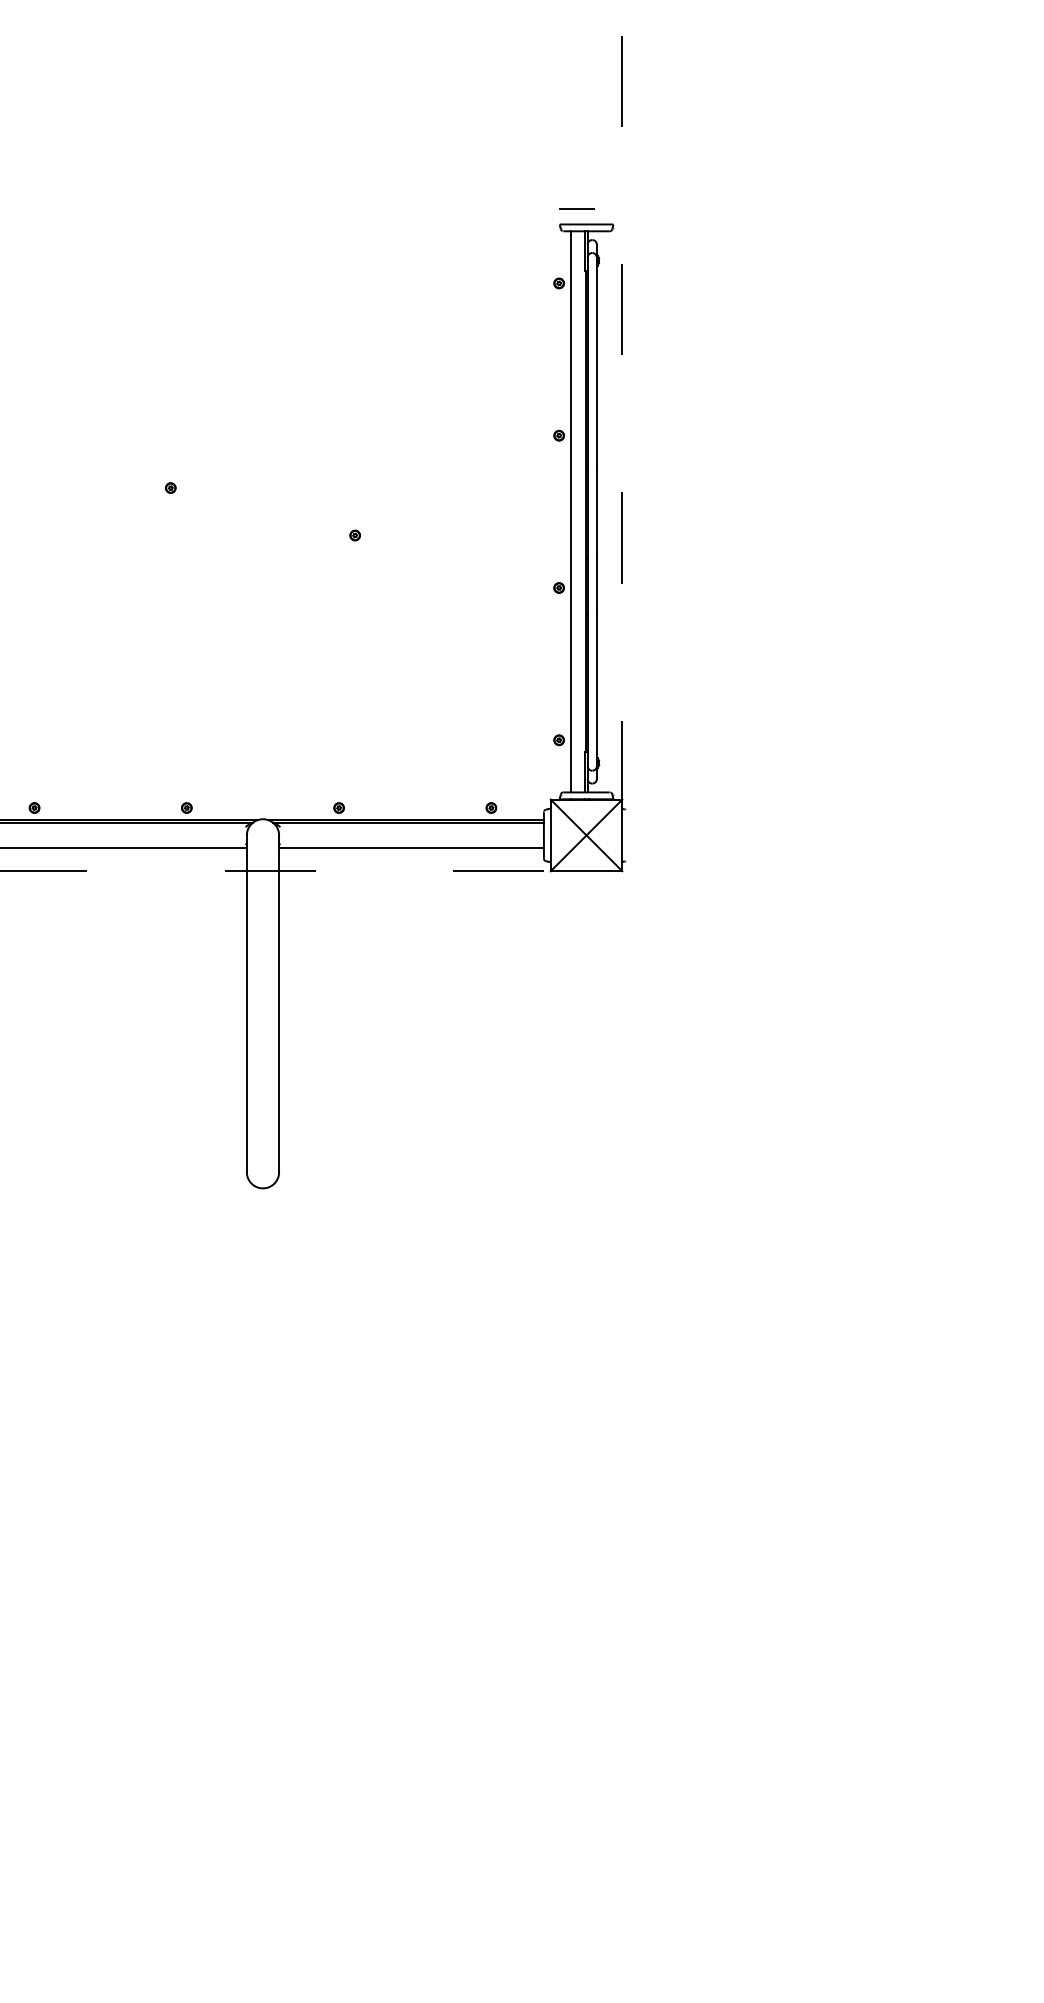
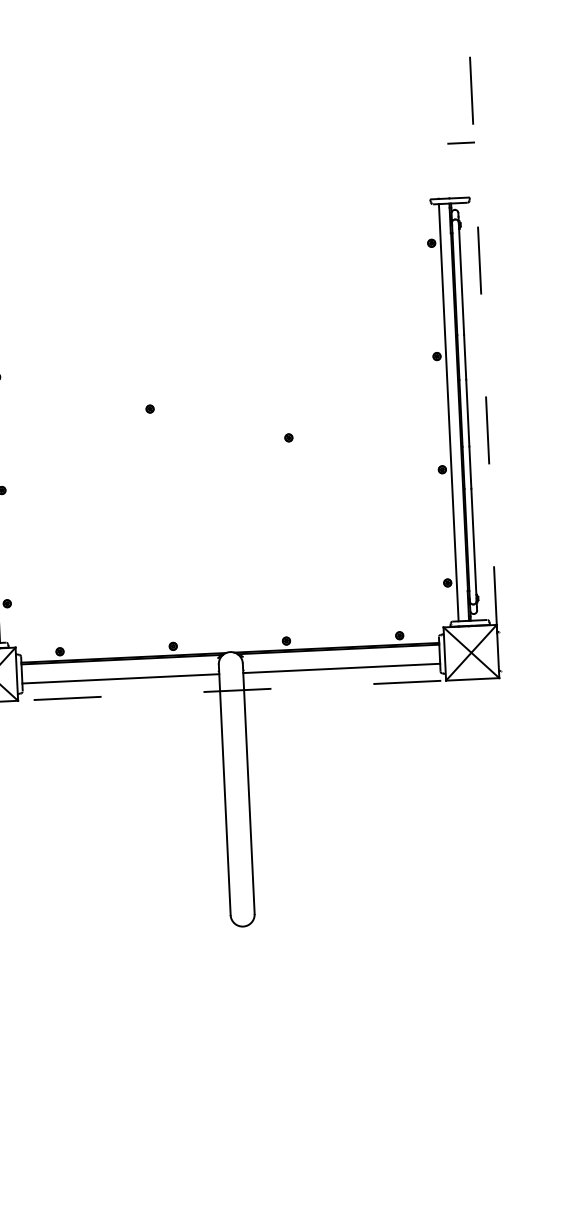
line: (576, 208) -> (460, 142), moved

